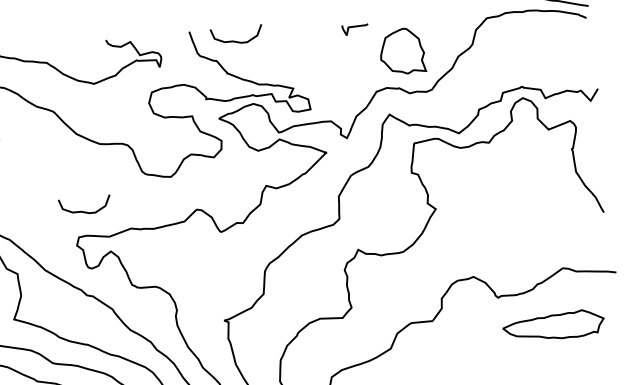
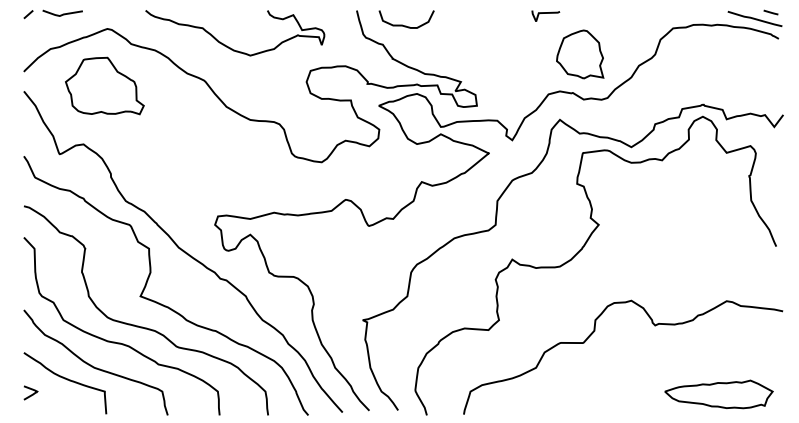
curve: (354, 27) -> (545, 13), moved
curve: (85, 211) -> (227, 189), removed
part: (553, 326) -> (718, 394), moved

